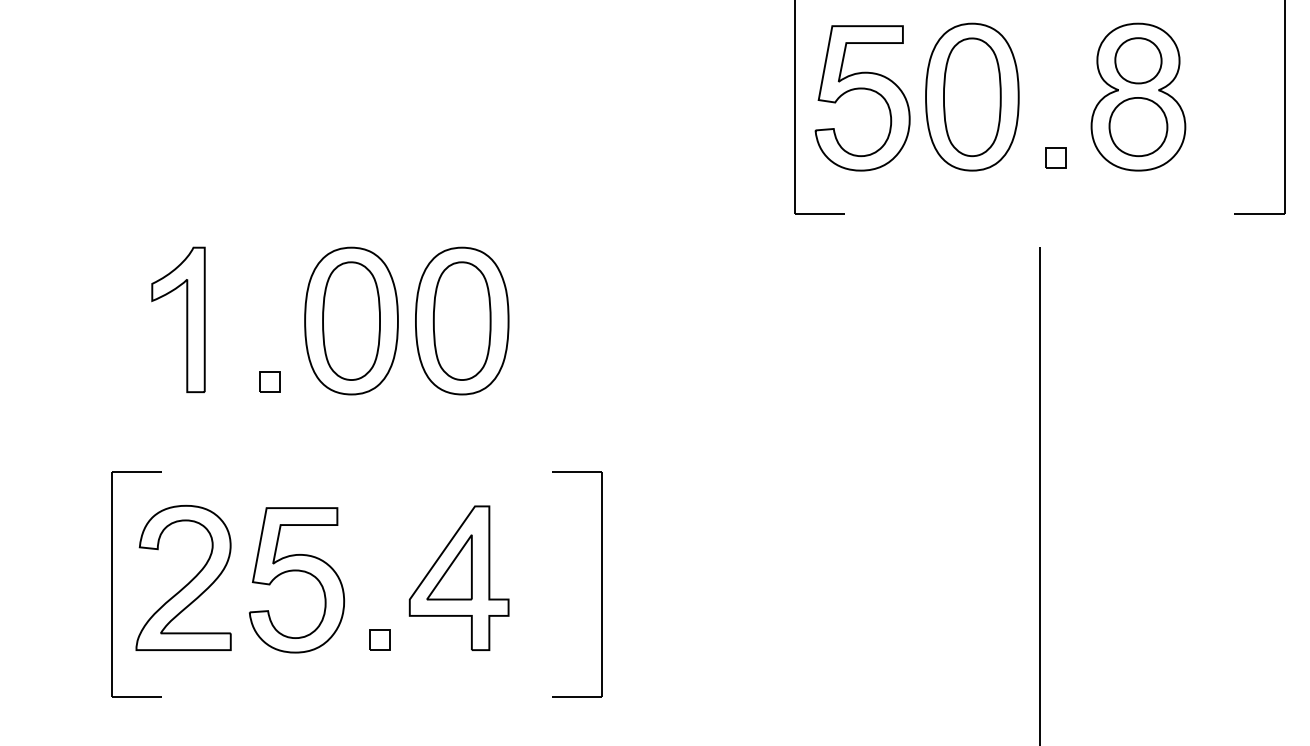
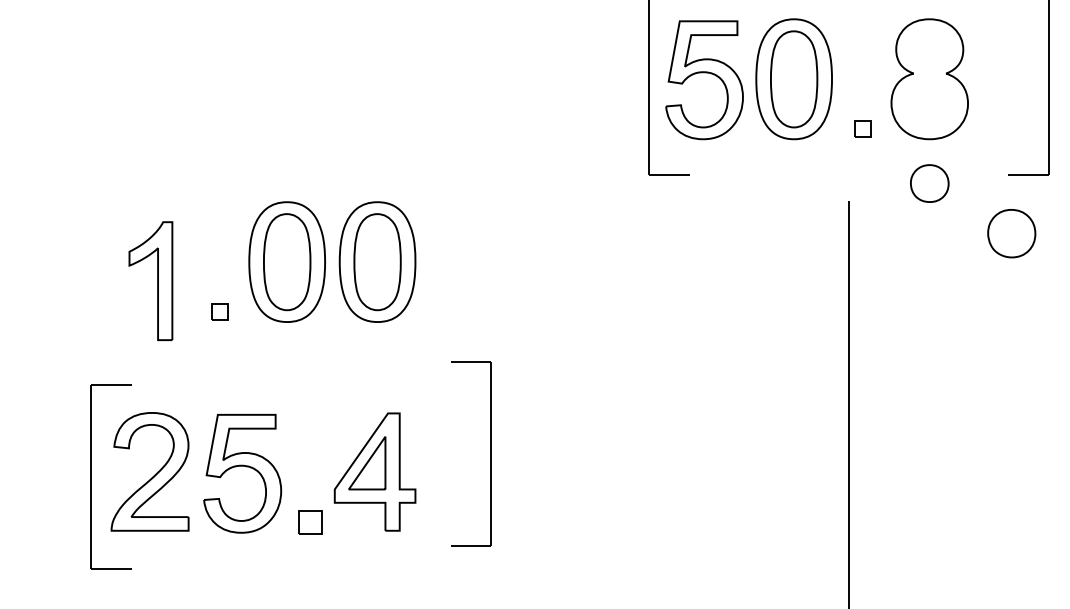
part: (1138, 60) -> (929, 183), moved
part: (1138, 126) -> (1011, 233), moved
part: (186, 319) -> (157, 280), moved
part: (600, 583) -> (490, 453), moved
part: (380, 639) -> (310, 522), size x1.4

